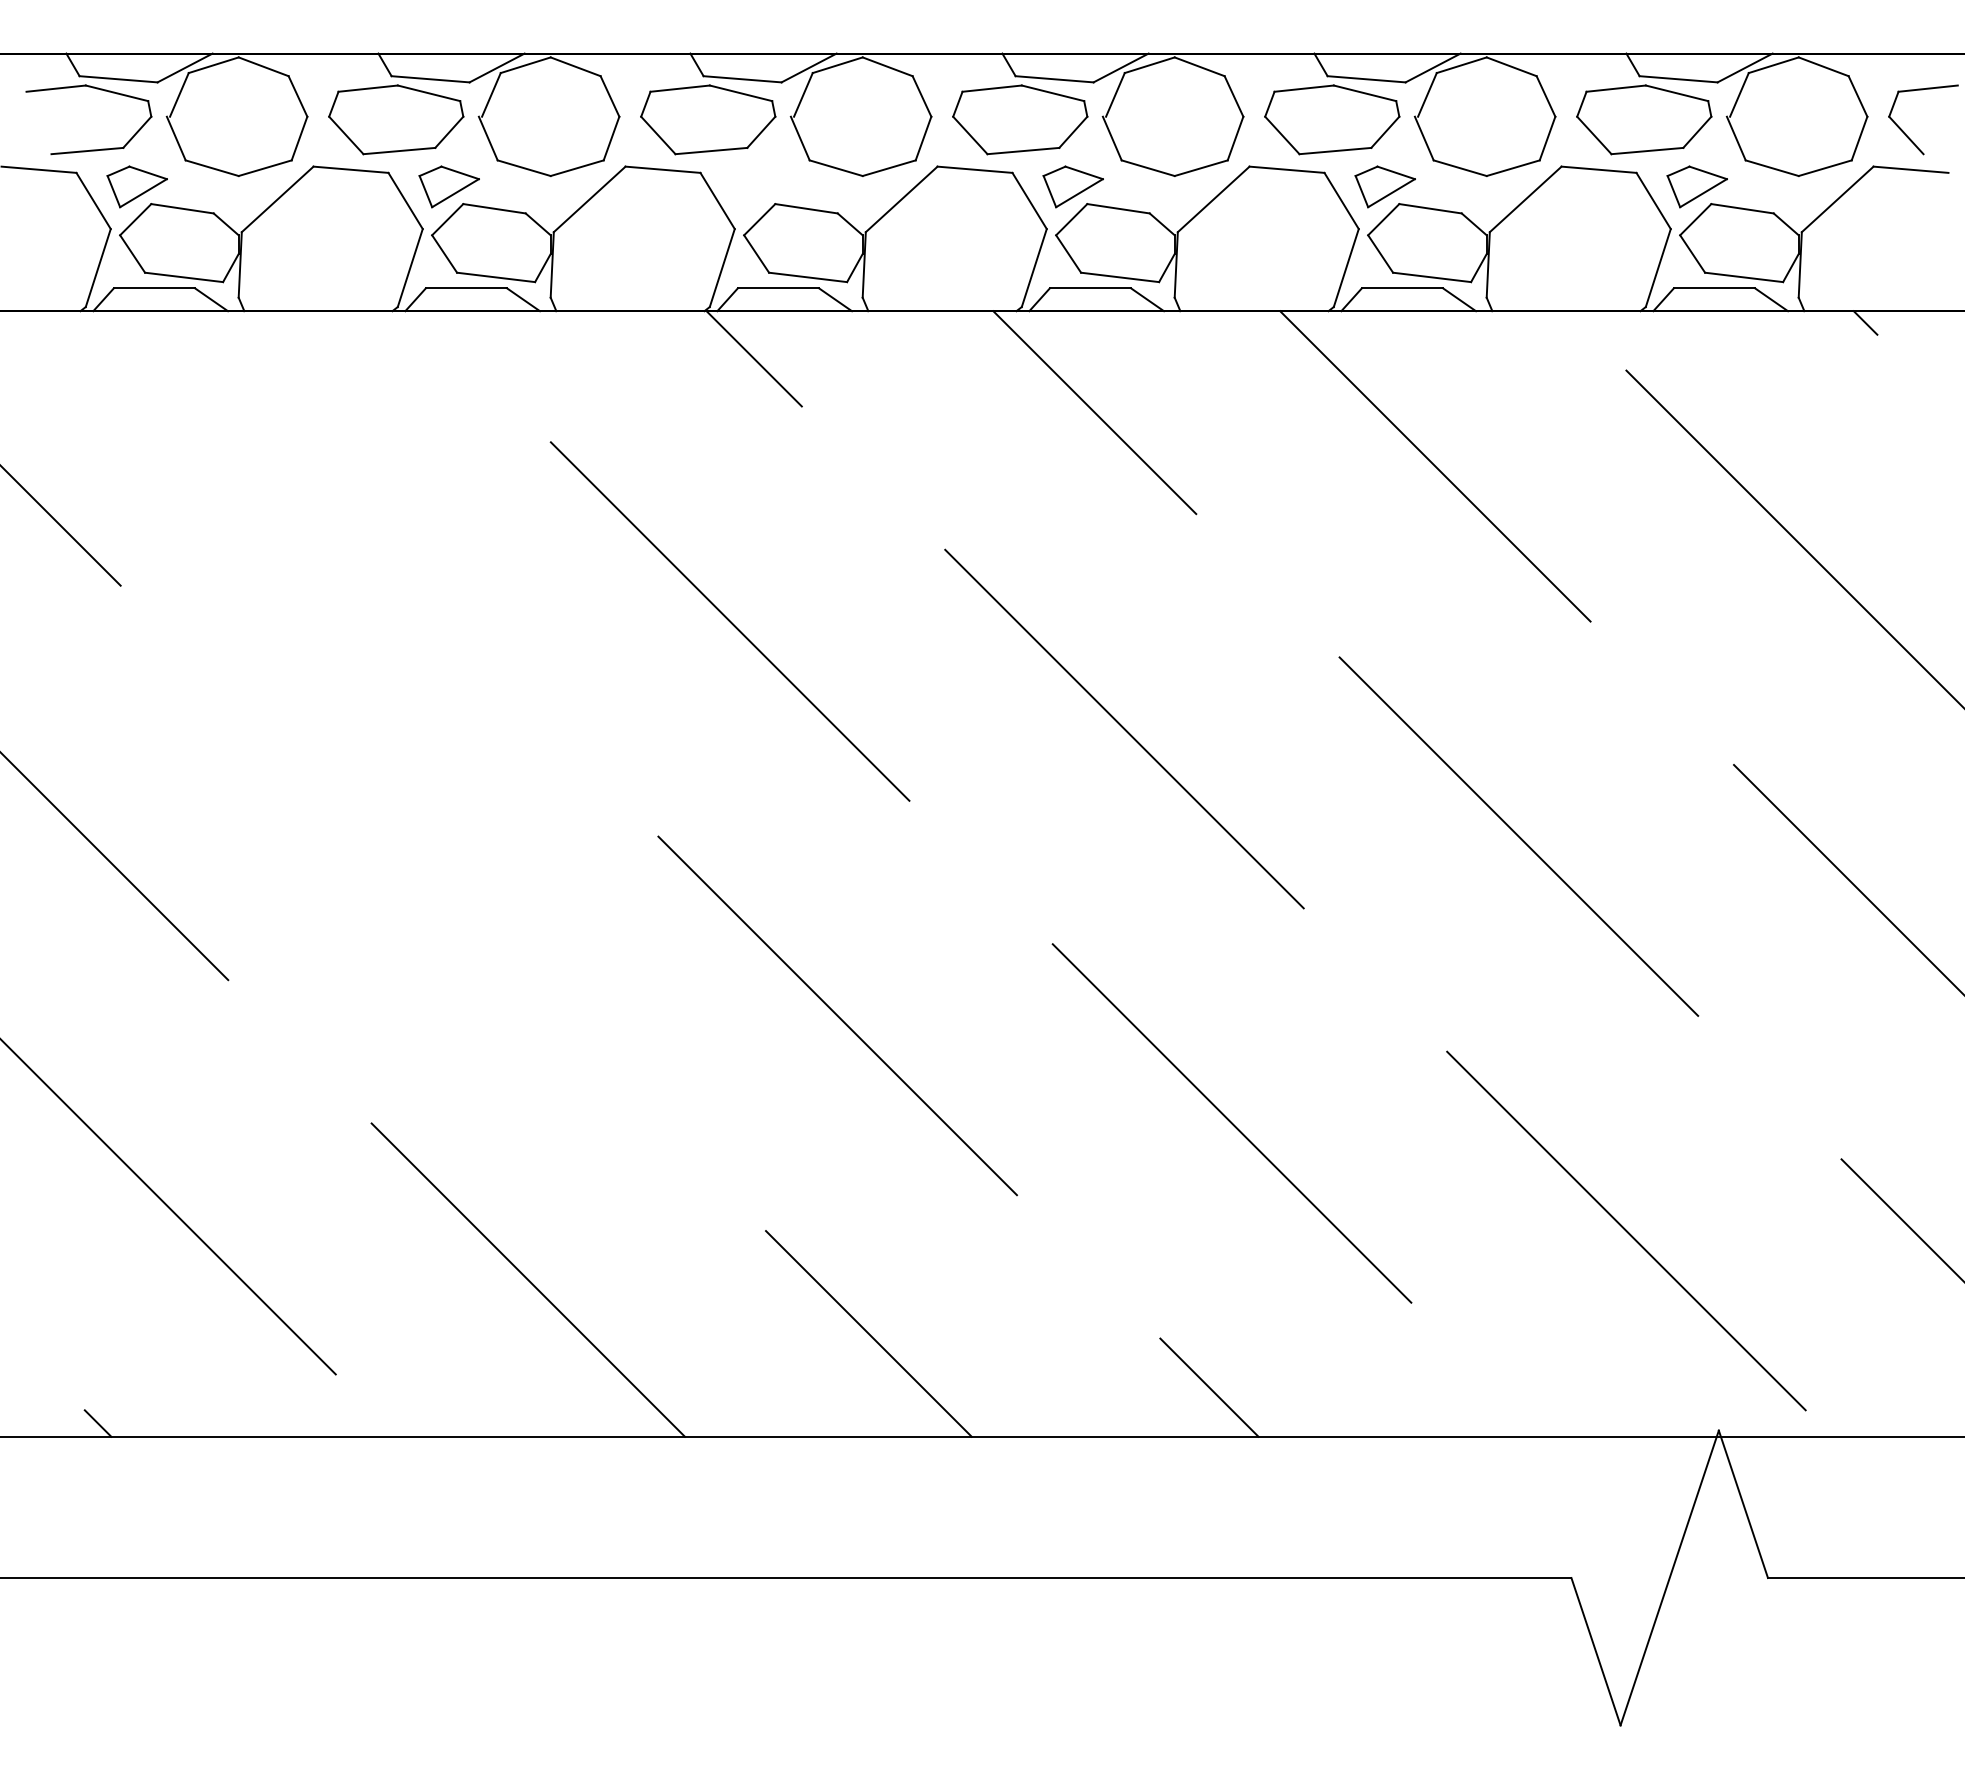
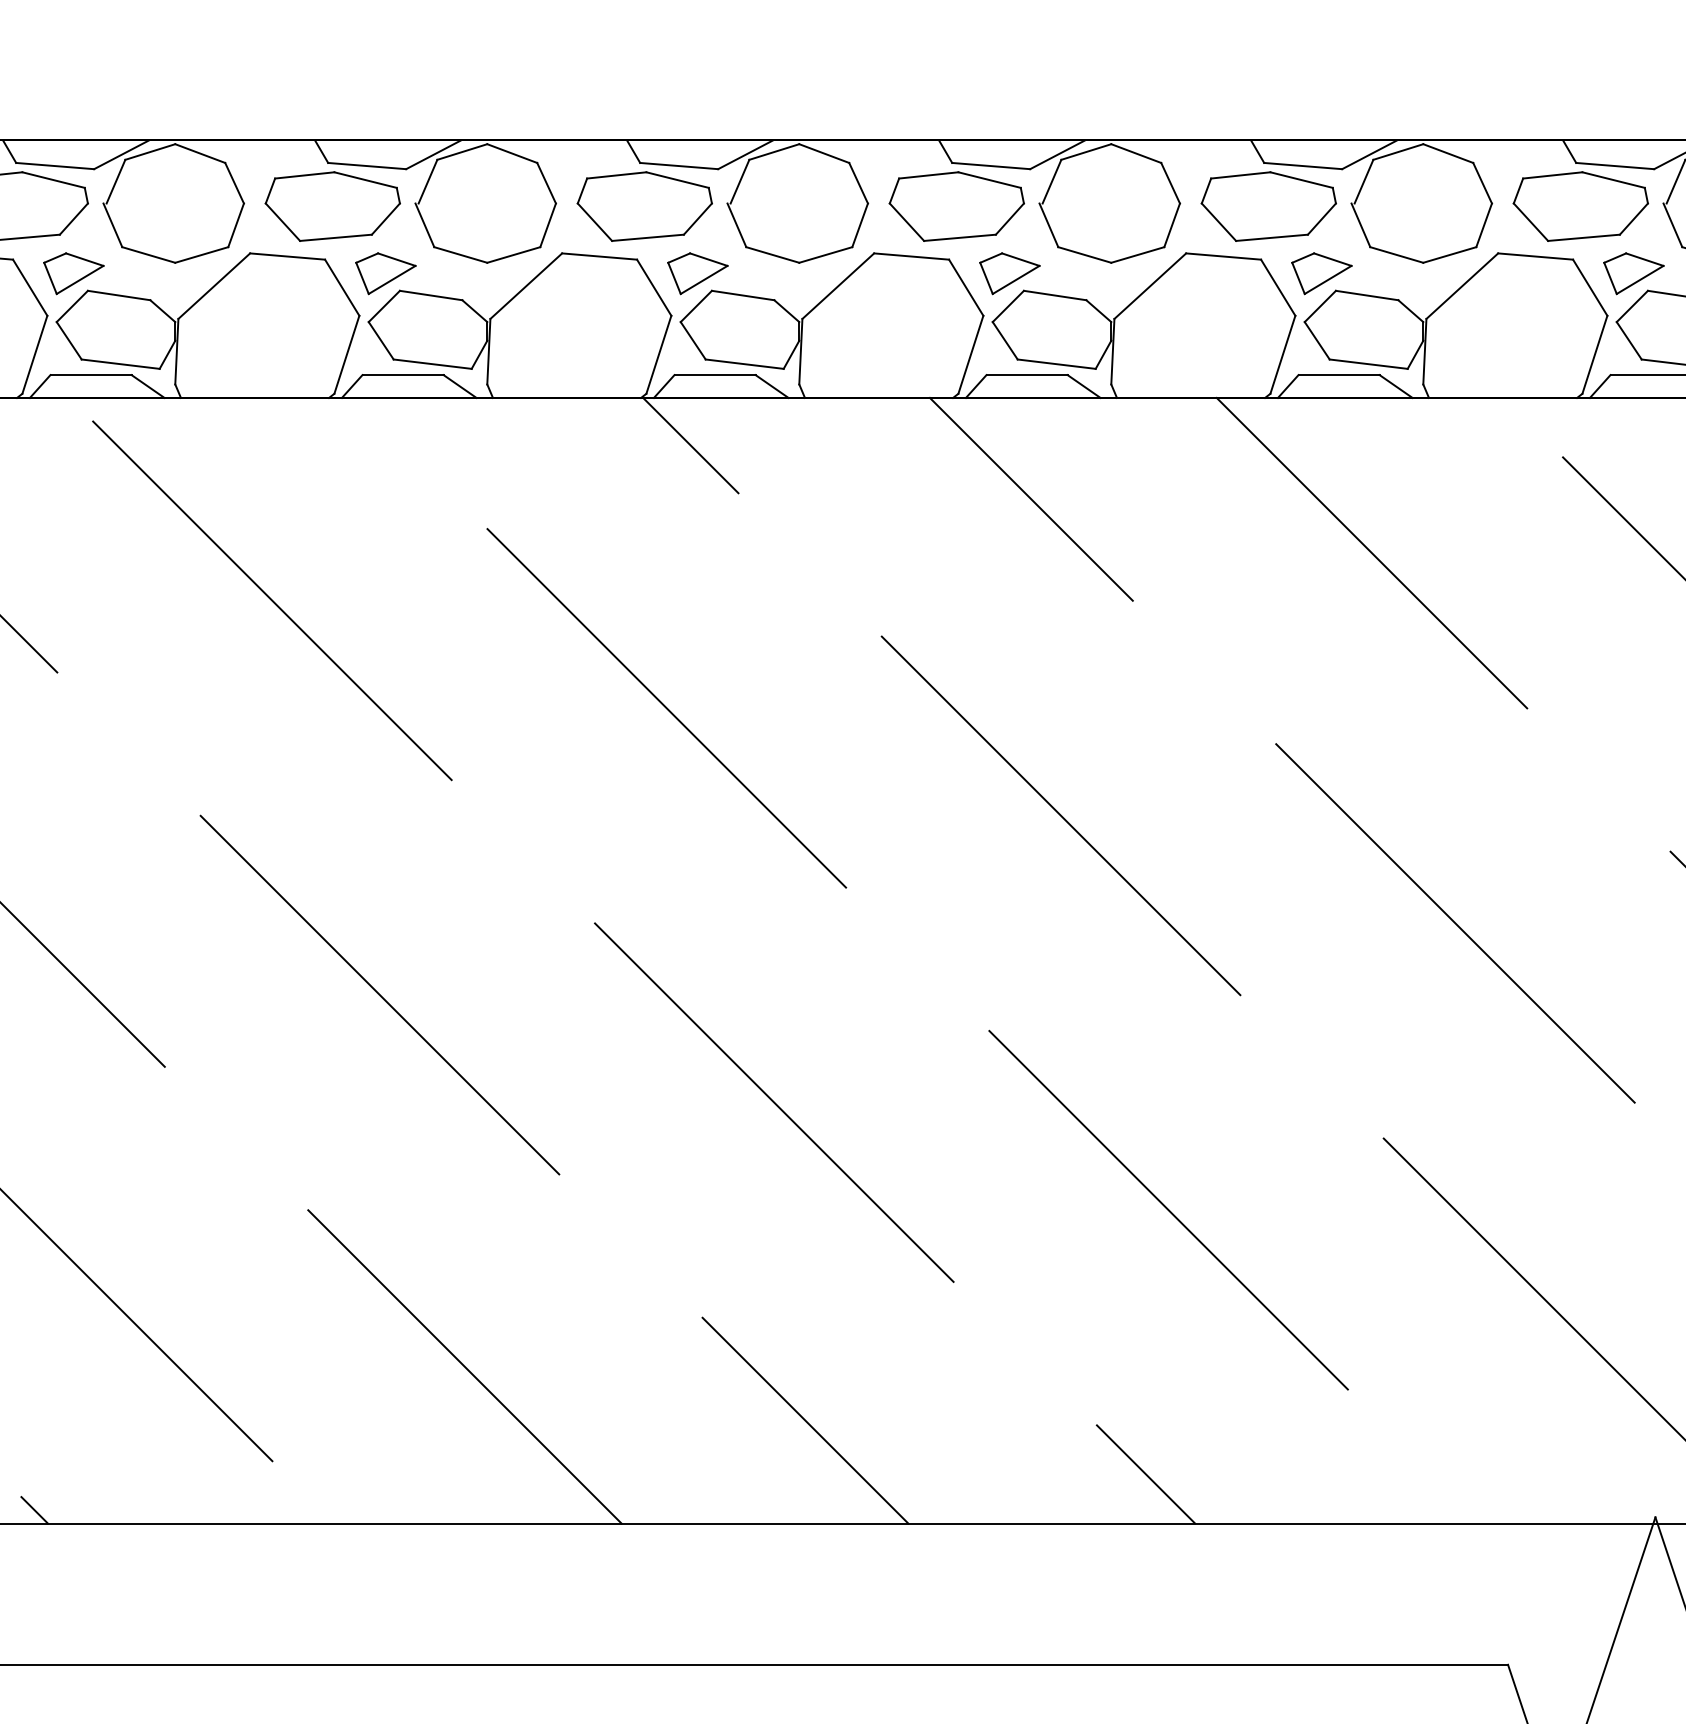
part: (760, 186) -> (697, 273), added
line: (335, 513) -> (272, 600), added
line: (443, 908) -> (380, 995), added

